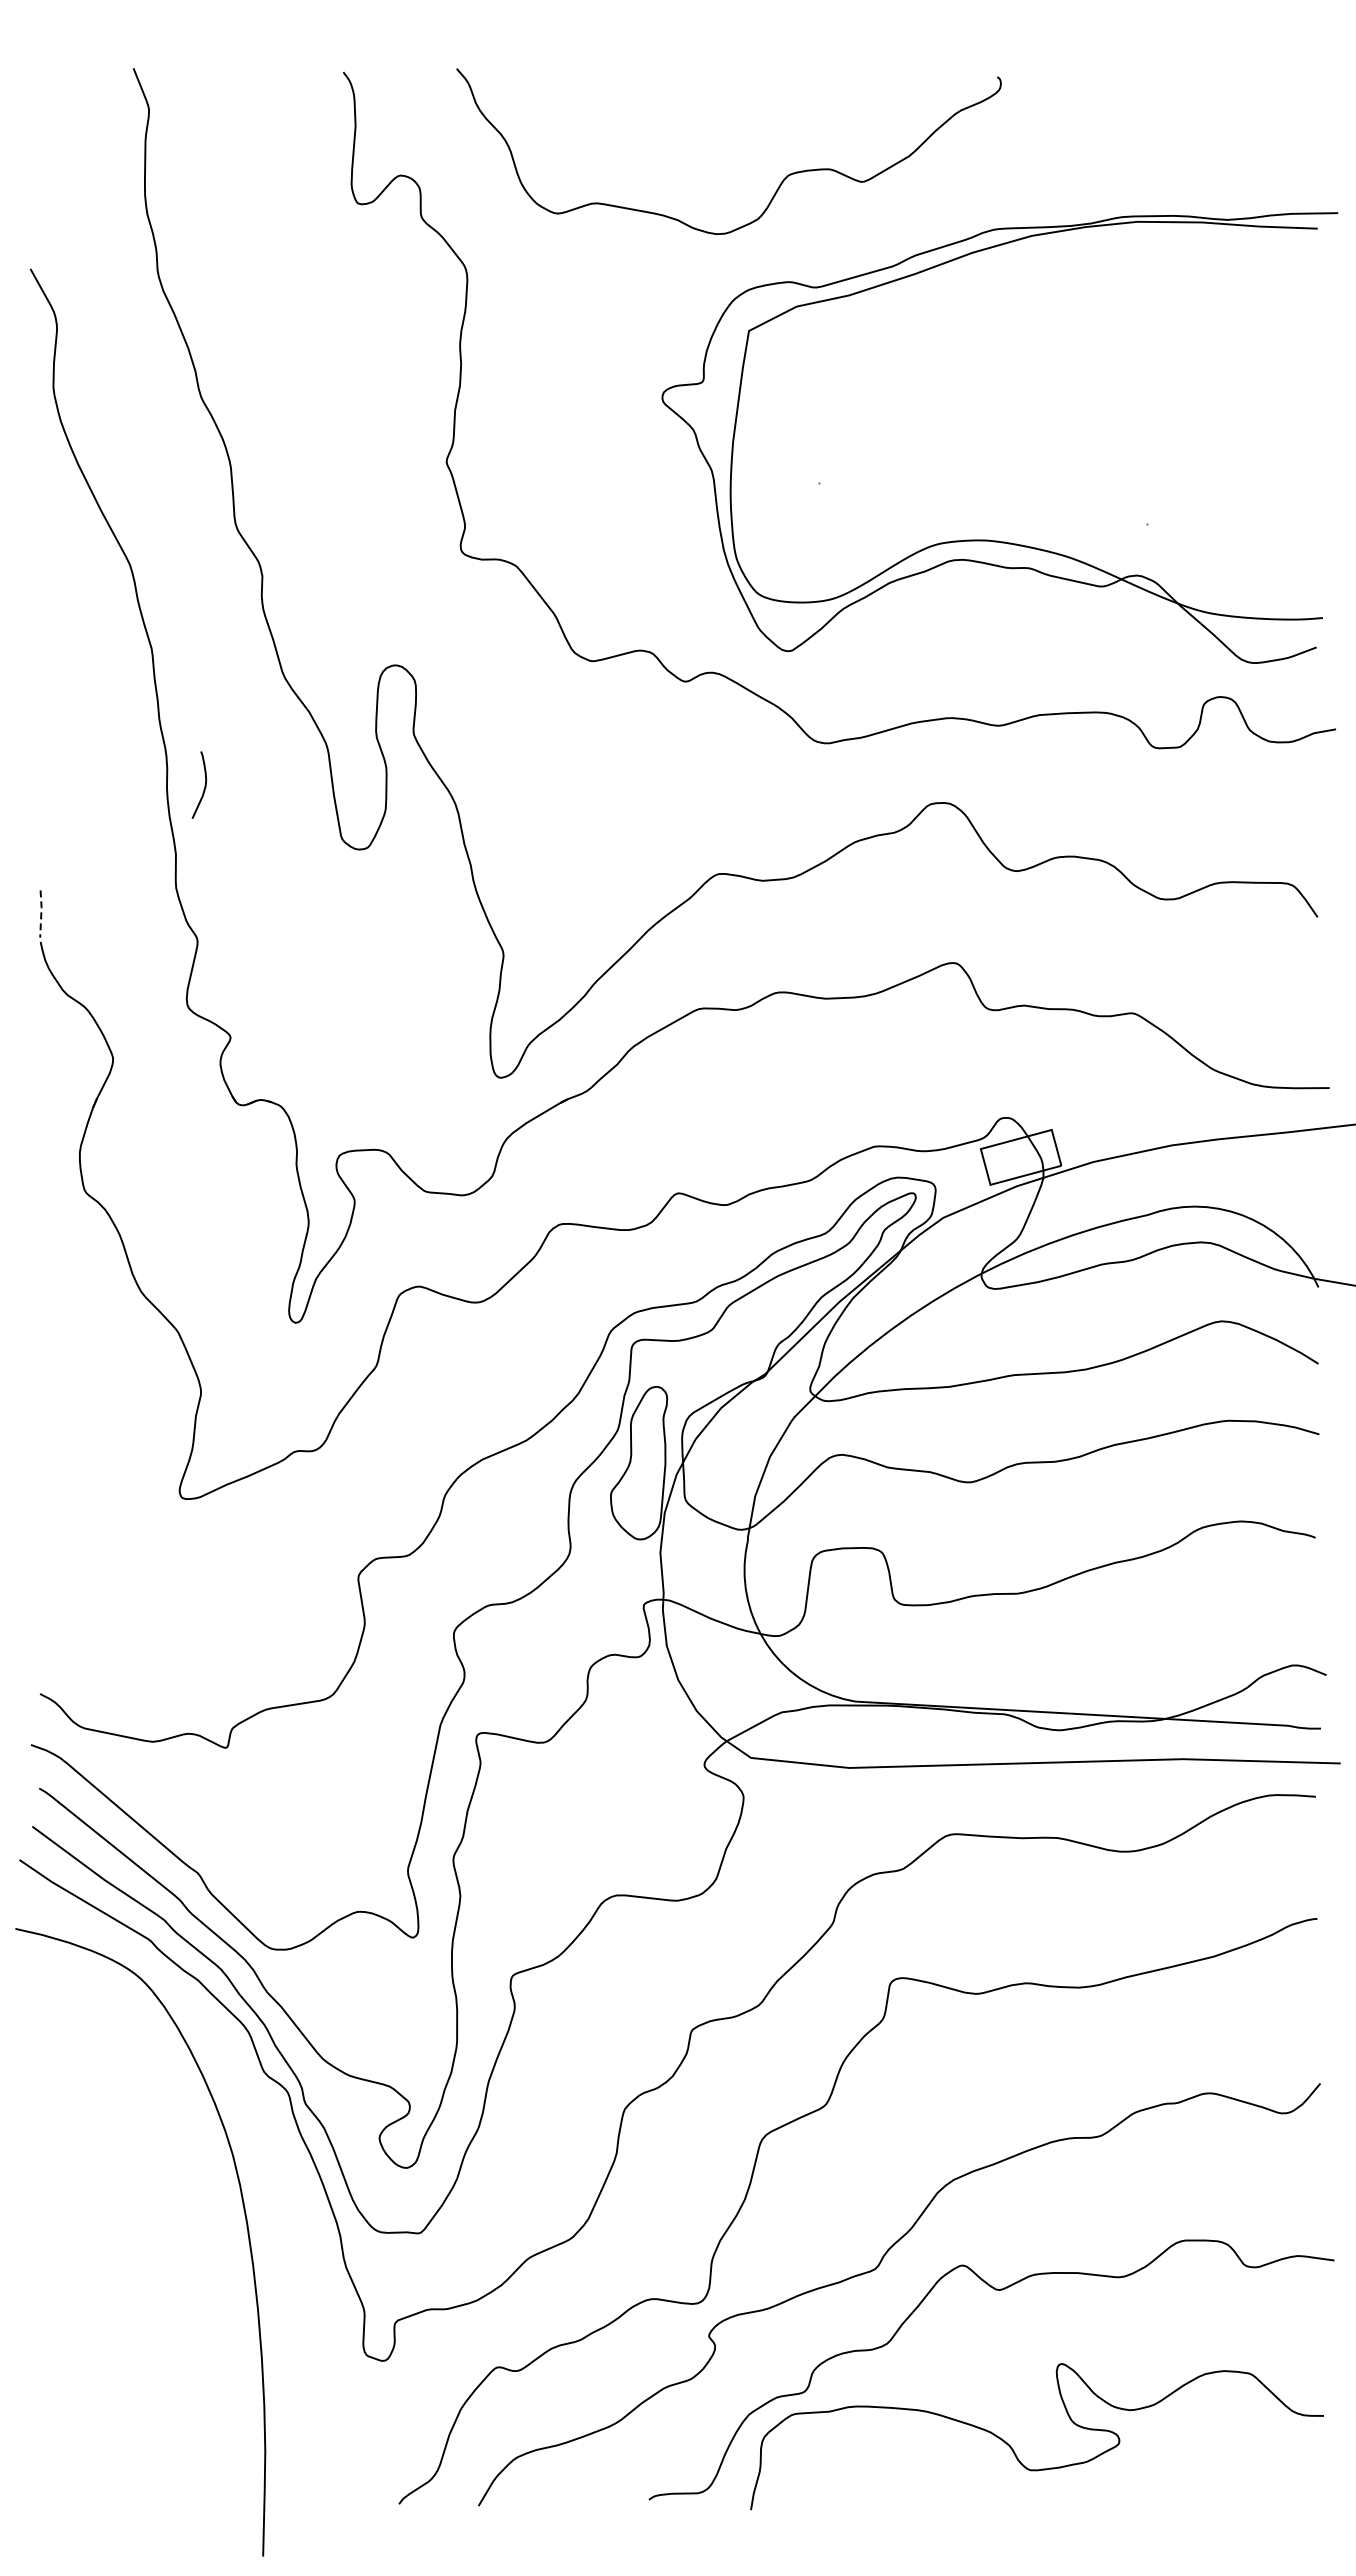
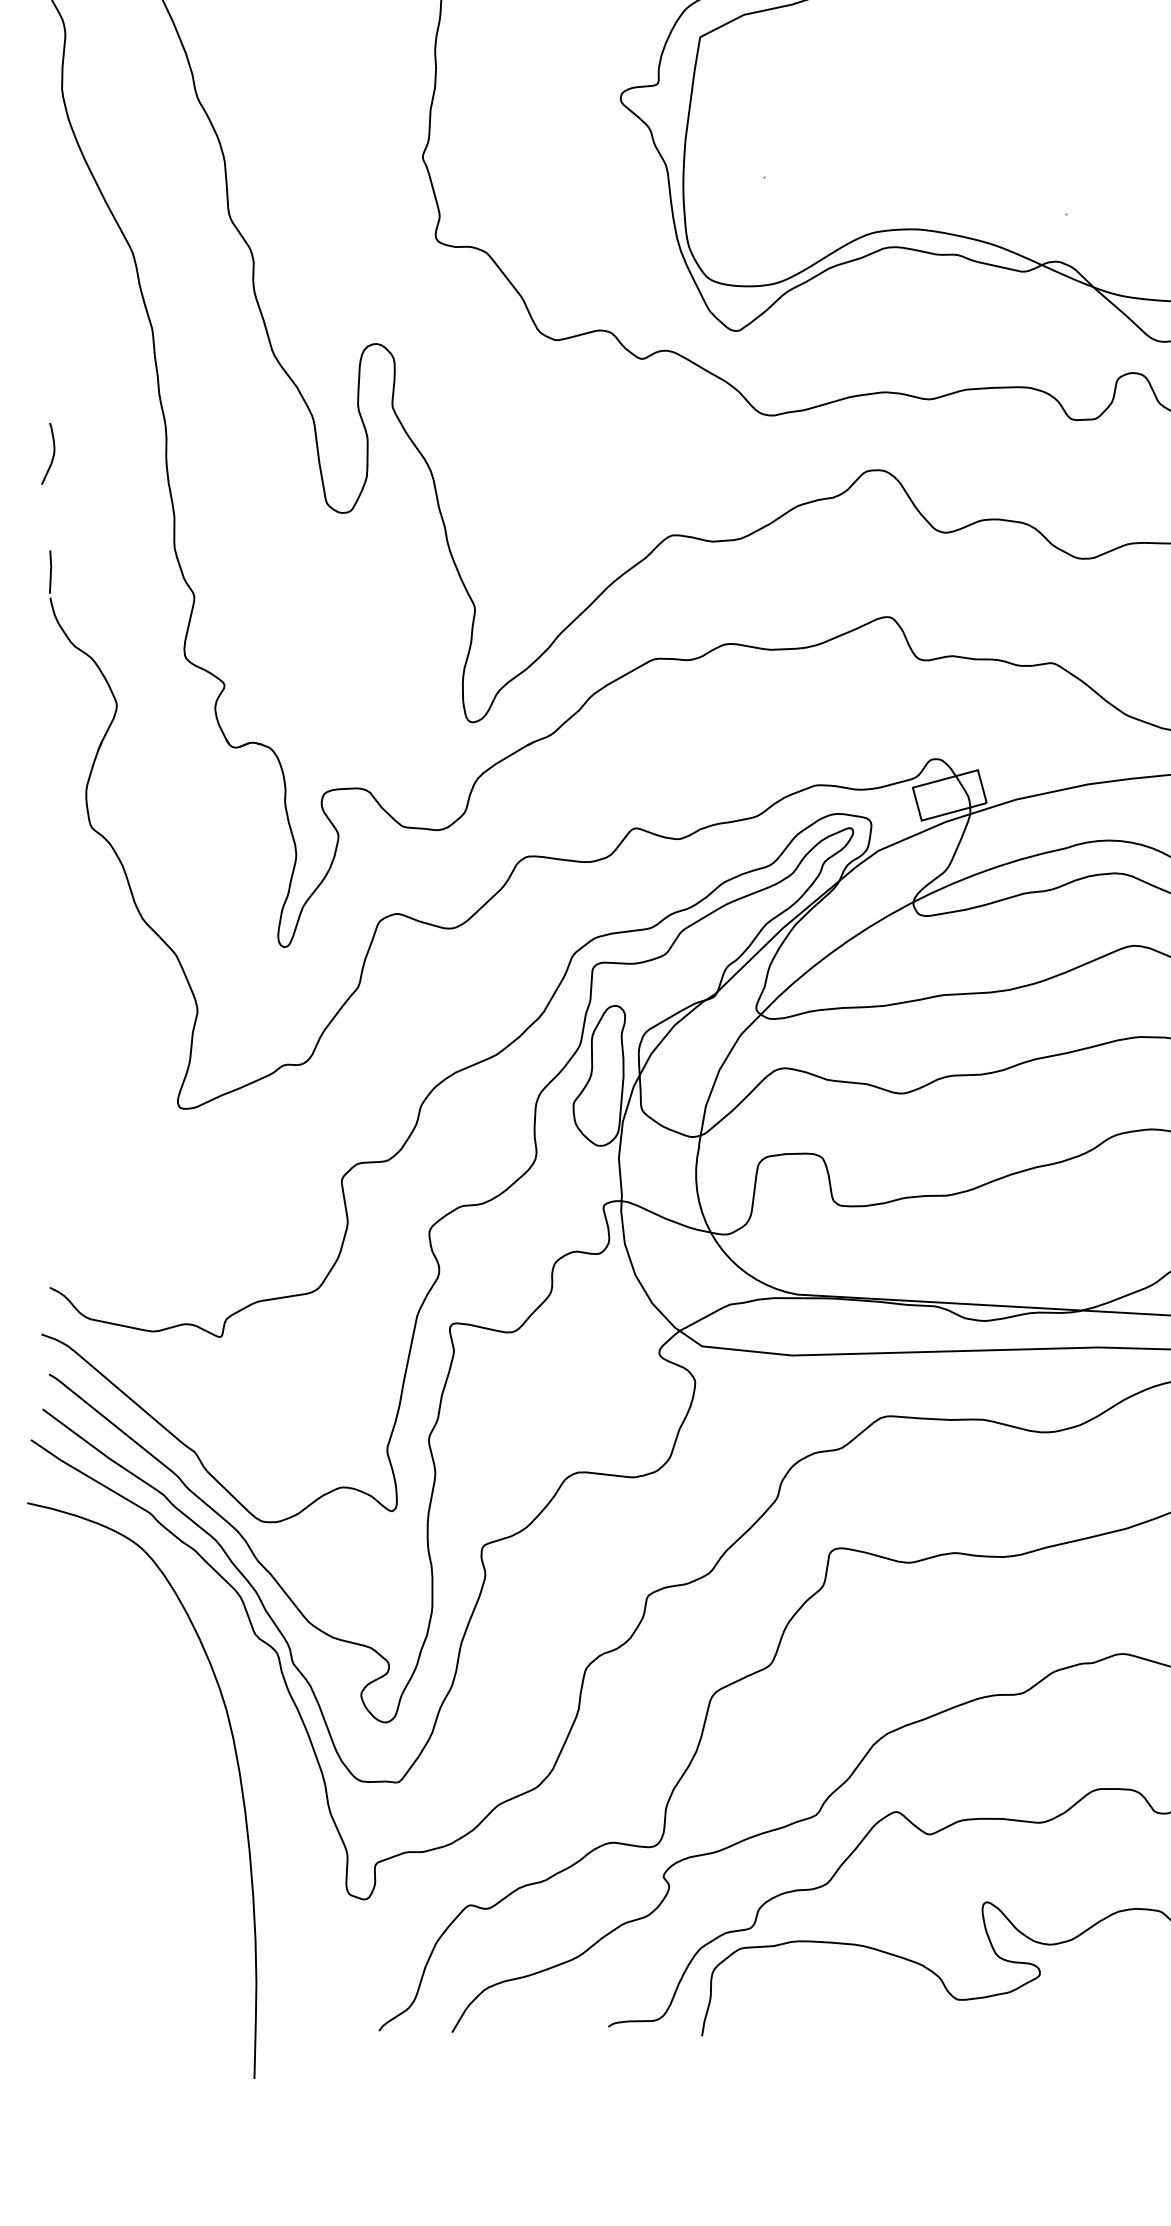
curve: (204, 785) -> (52, 454), moved
line: (41, 913) -> (51, 571), dashed -> solid

